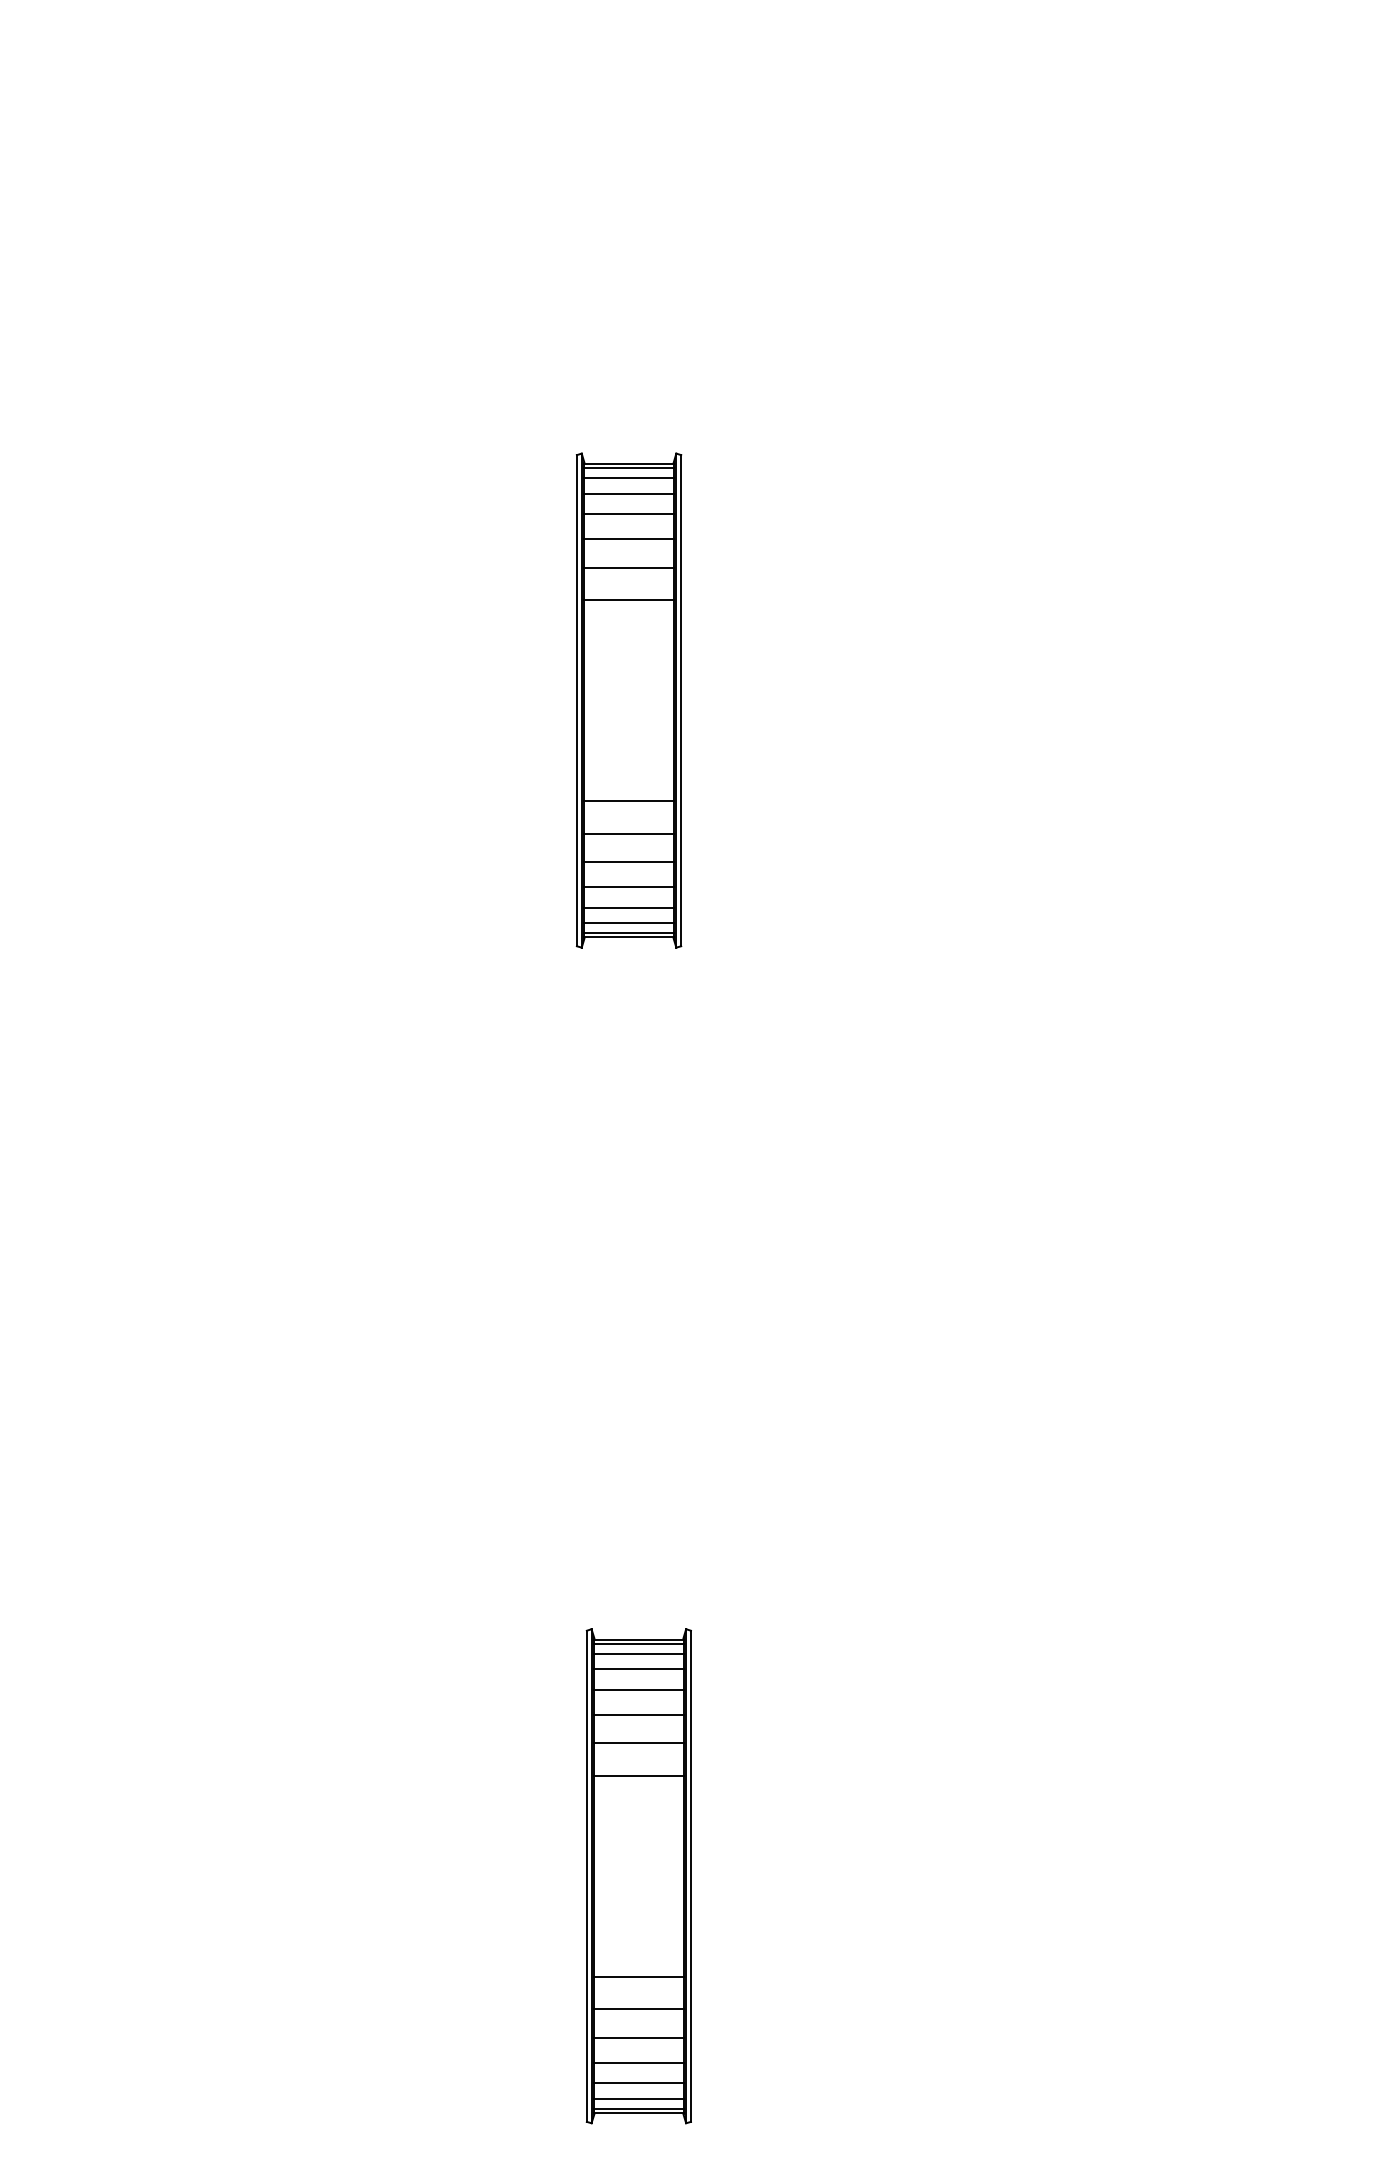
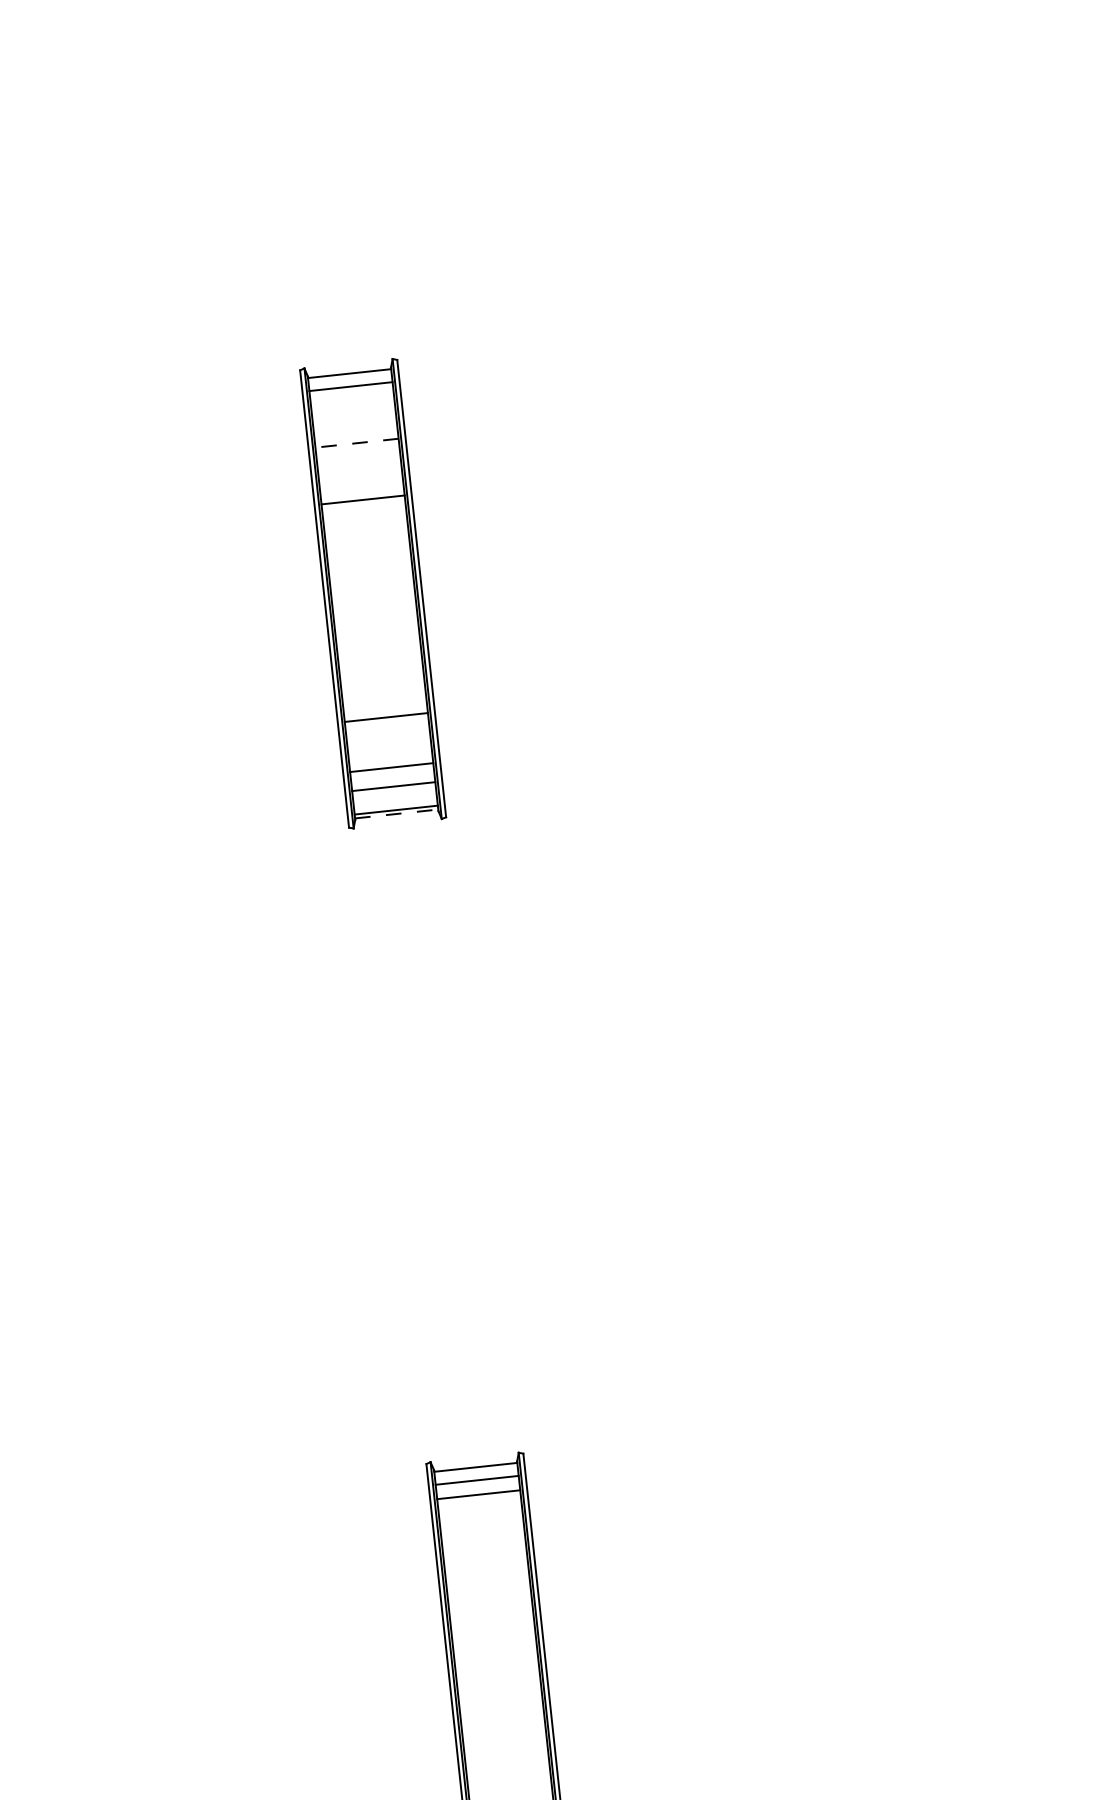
line: (628, 468) -> (349, 377), removed
line: (628, 493) -> (352, 400), removed
line: (628, 513) -> (354, 419), removed
line: (629, 538) -> (357, 442), solid -> dashed
line: (628, 567) -> (359, 469), removed
line: (628, 801) -> (382, 687), removed
line: (628, 862) -> (388, 744), removed
line: (628, 923) -> (394, 801), removed
line: (629, 937) -> (397, 814), solid -> dashed
line: (638, 1644) -> (475, 1471), removed
line: (638, 1689) -> (480, 1513), removed
line: (638, 1714) -> (482, 1536), removed
line: (638, 1743) -> (485, 1563), removed
line: (638, 1775) -> (488, 1593), removed
line: (638, 1976) -> (508, 1780), removed

